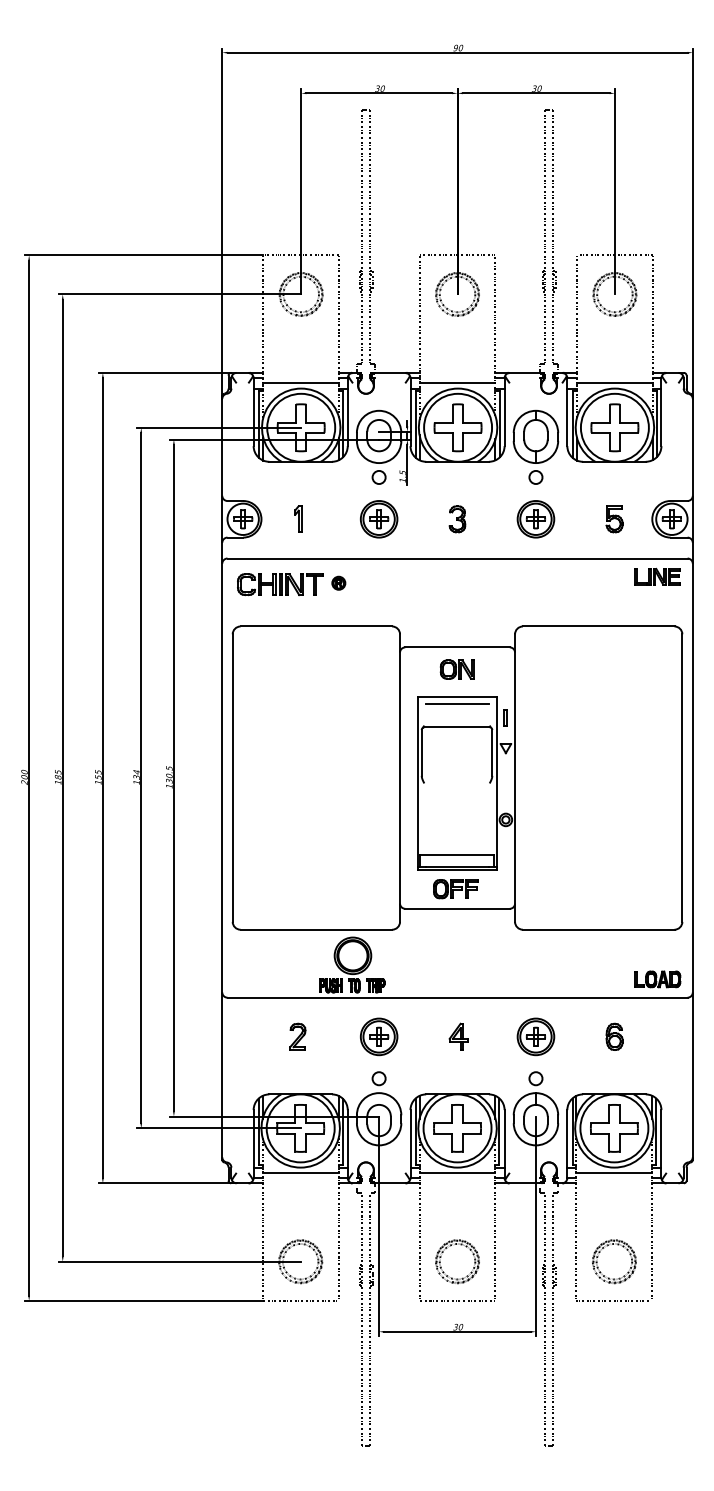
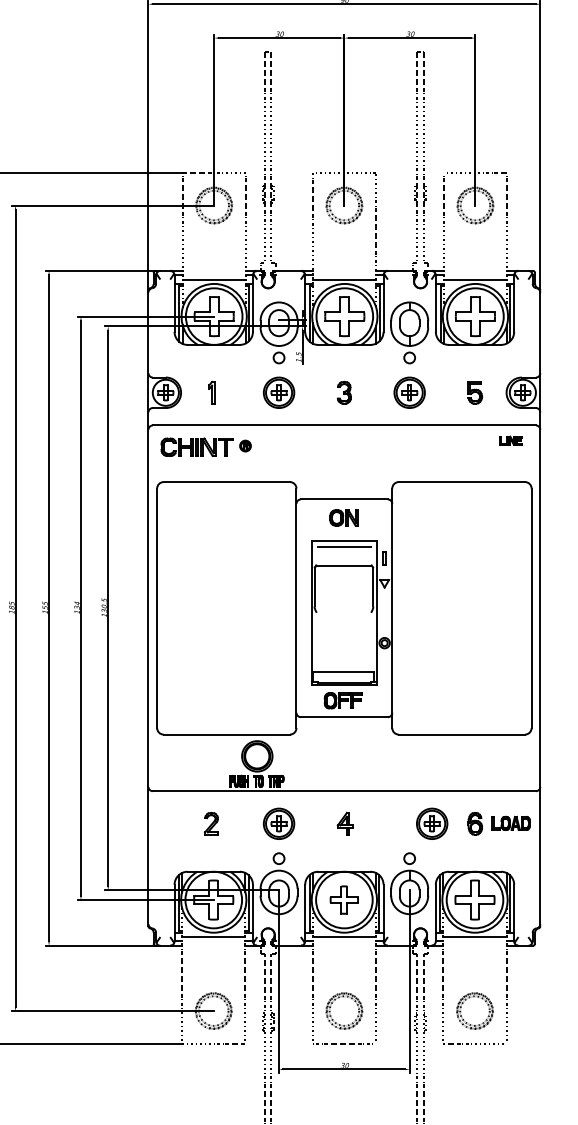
part: (657, 576) -> (510, 440), size x0.6
part: (657, 979) -> (510, 823), moved
part: (535, 1036) -> (431, 823), moved
part: (457, 1128) -> (344, 900), size x0.7

